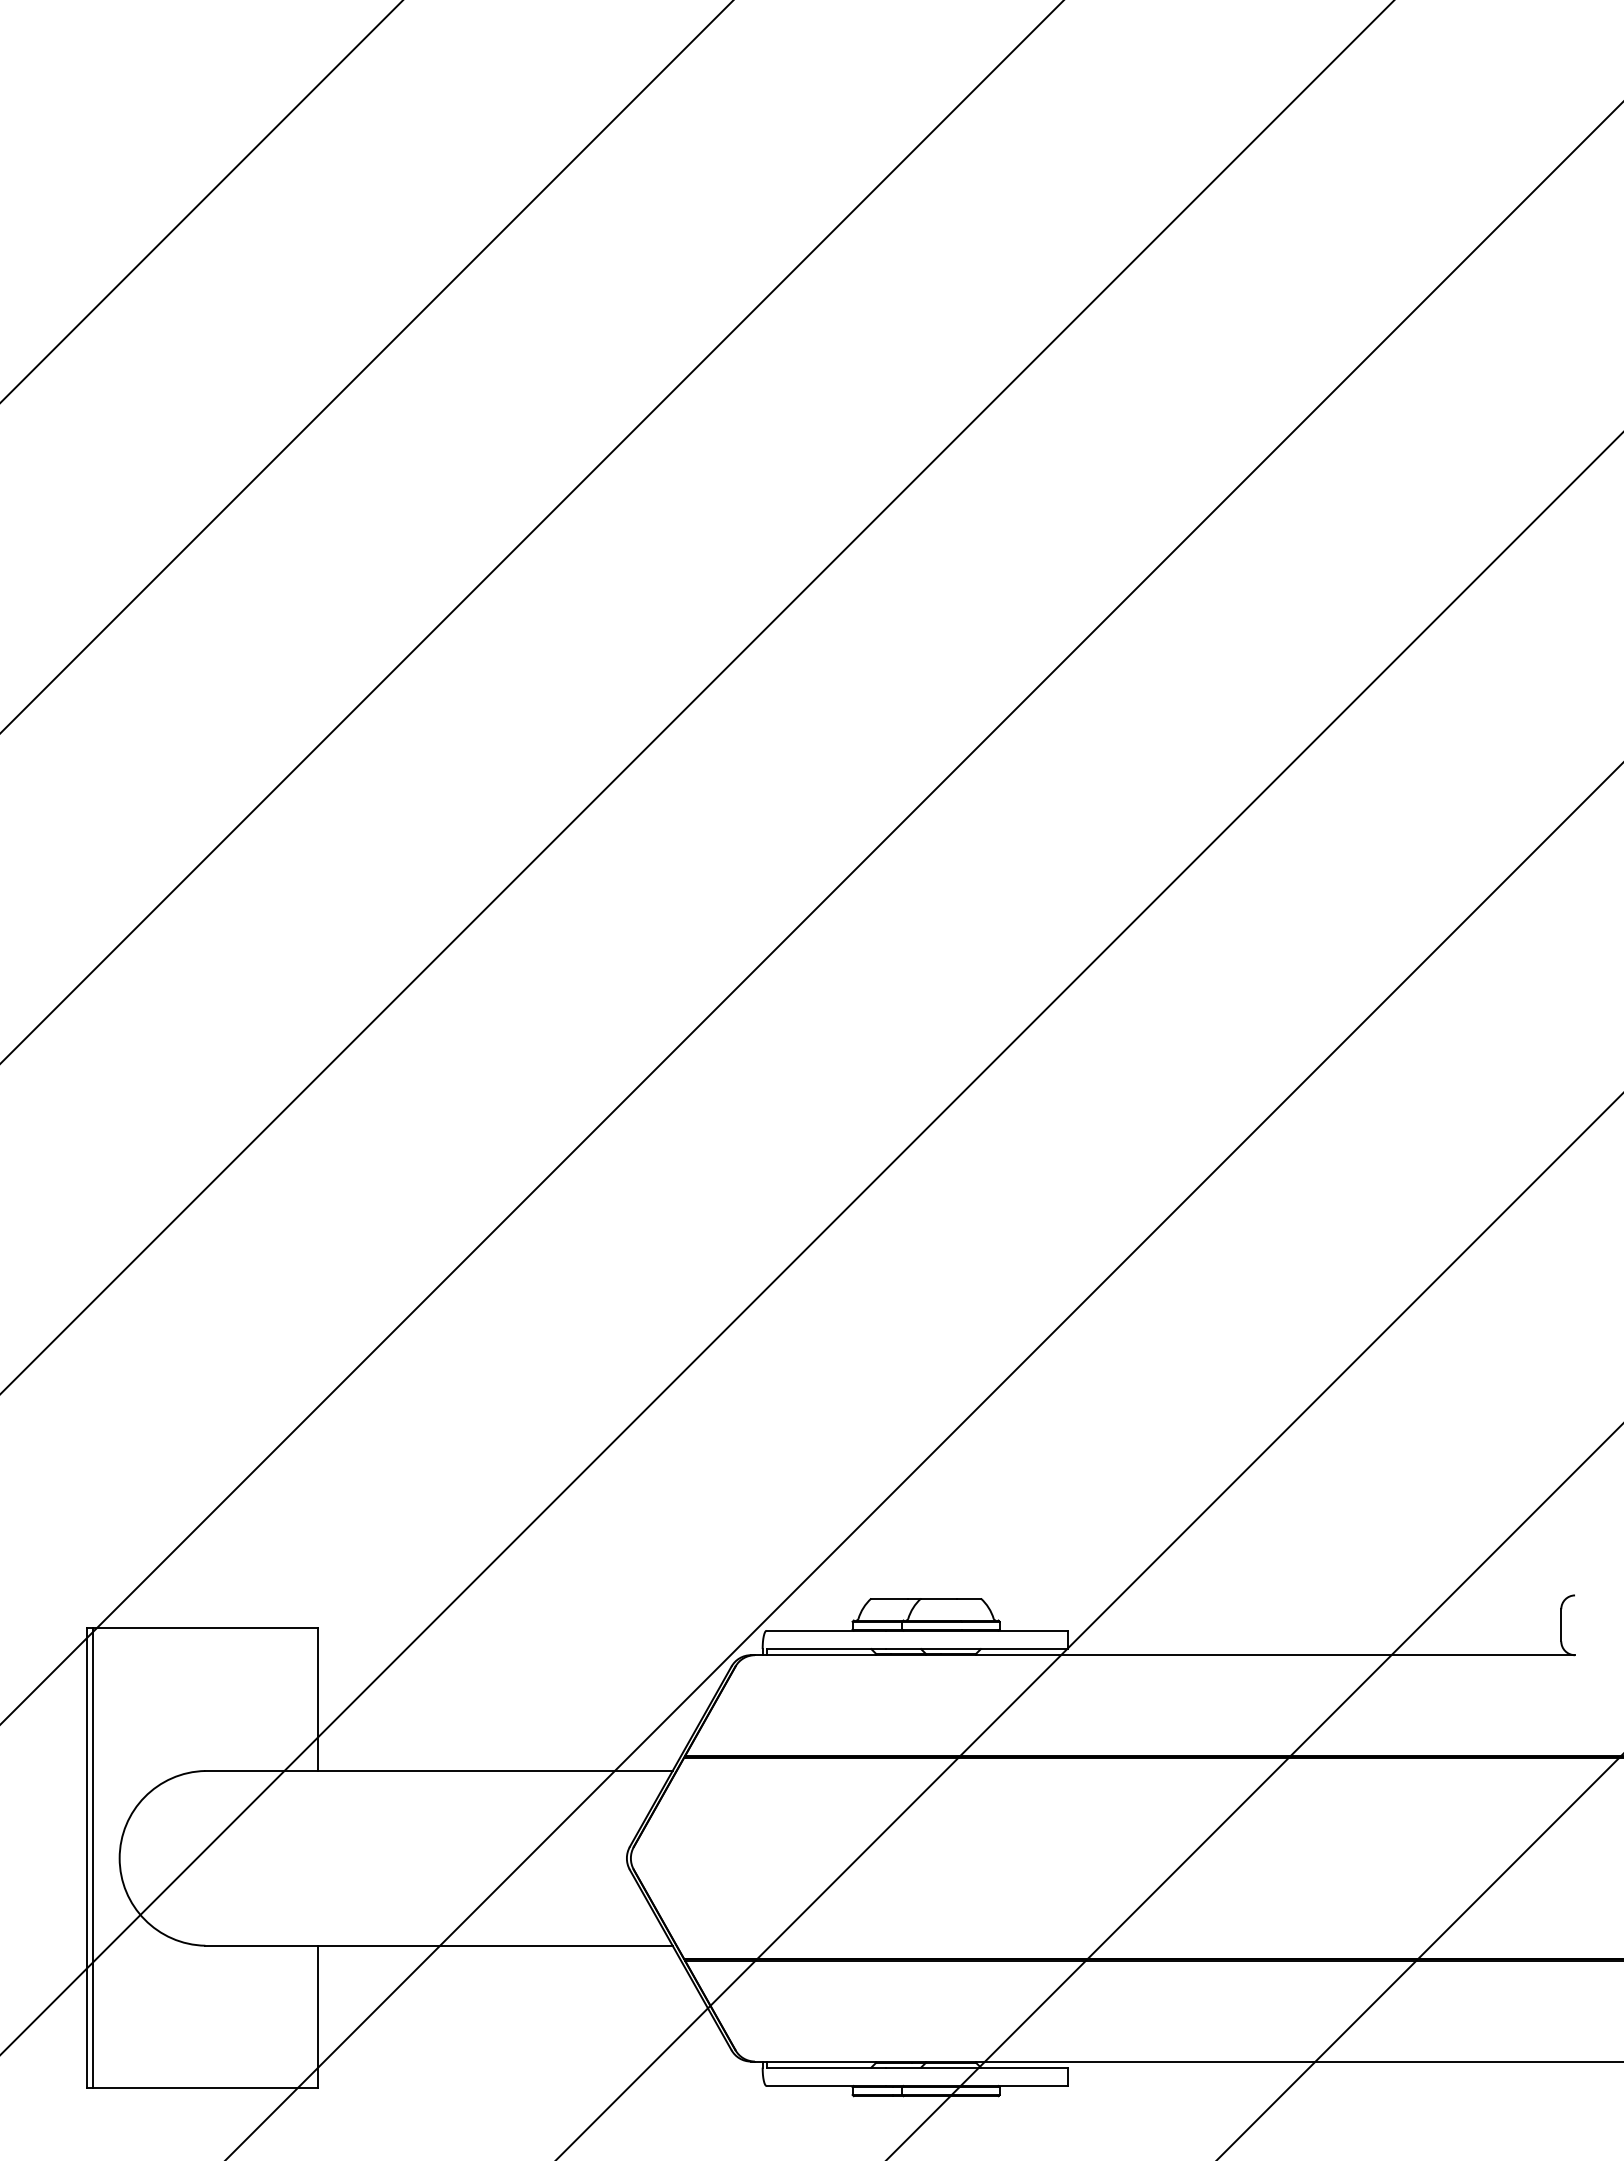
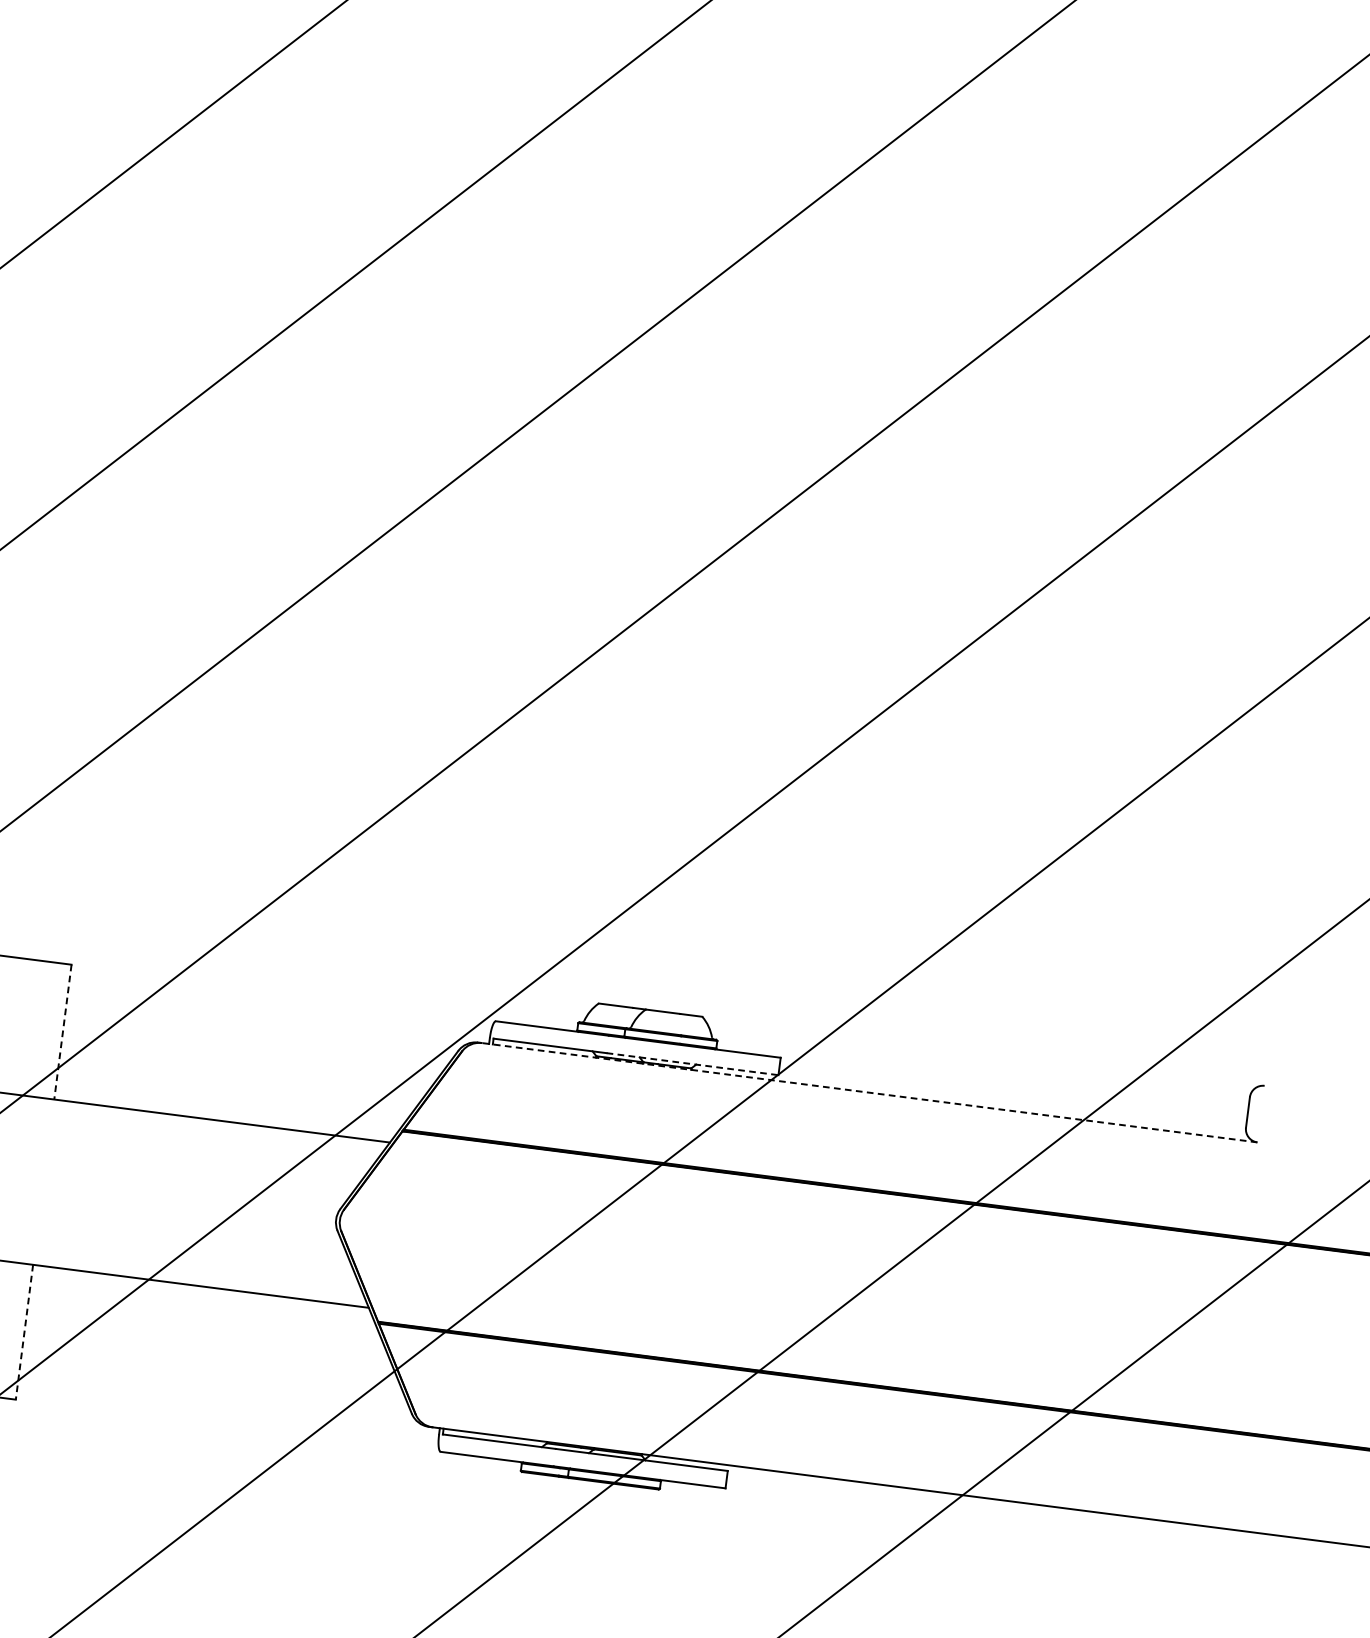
line: (976, 1649) -> (692, 1064), solid -> dashed
line: (1164, 1655) -> (869, 1092), solid -> dashed
line: (317, 1700) -> (62, 1032), solid -> dashed
line: (317, 2017) -> (24, 1332), solid -> dashed

